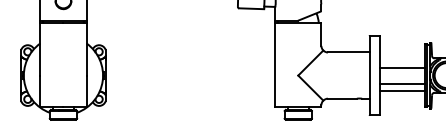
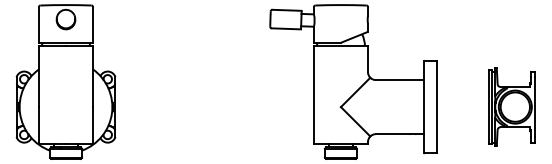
line: (402, 67) -> (462, 97), removed
line: (402, 83) -> (462, 116), removed
line: (402, 91) -> (462, 125), removed

